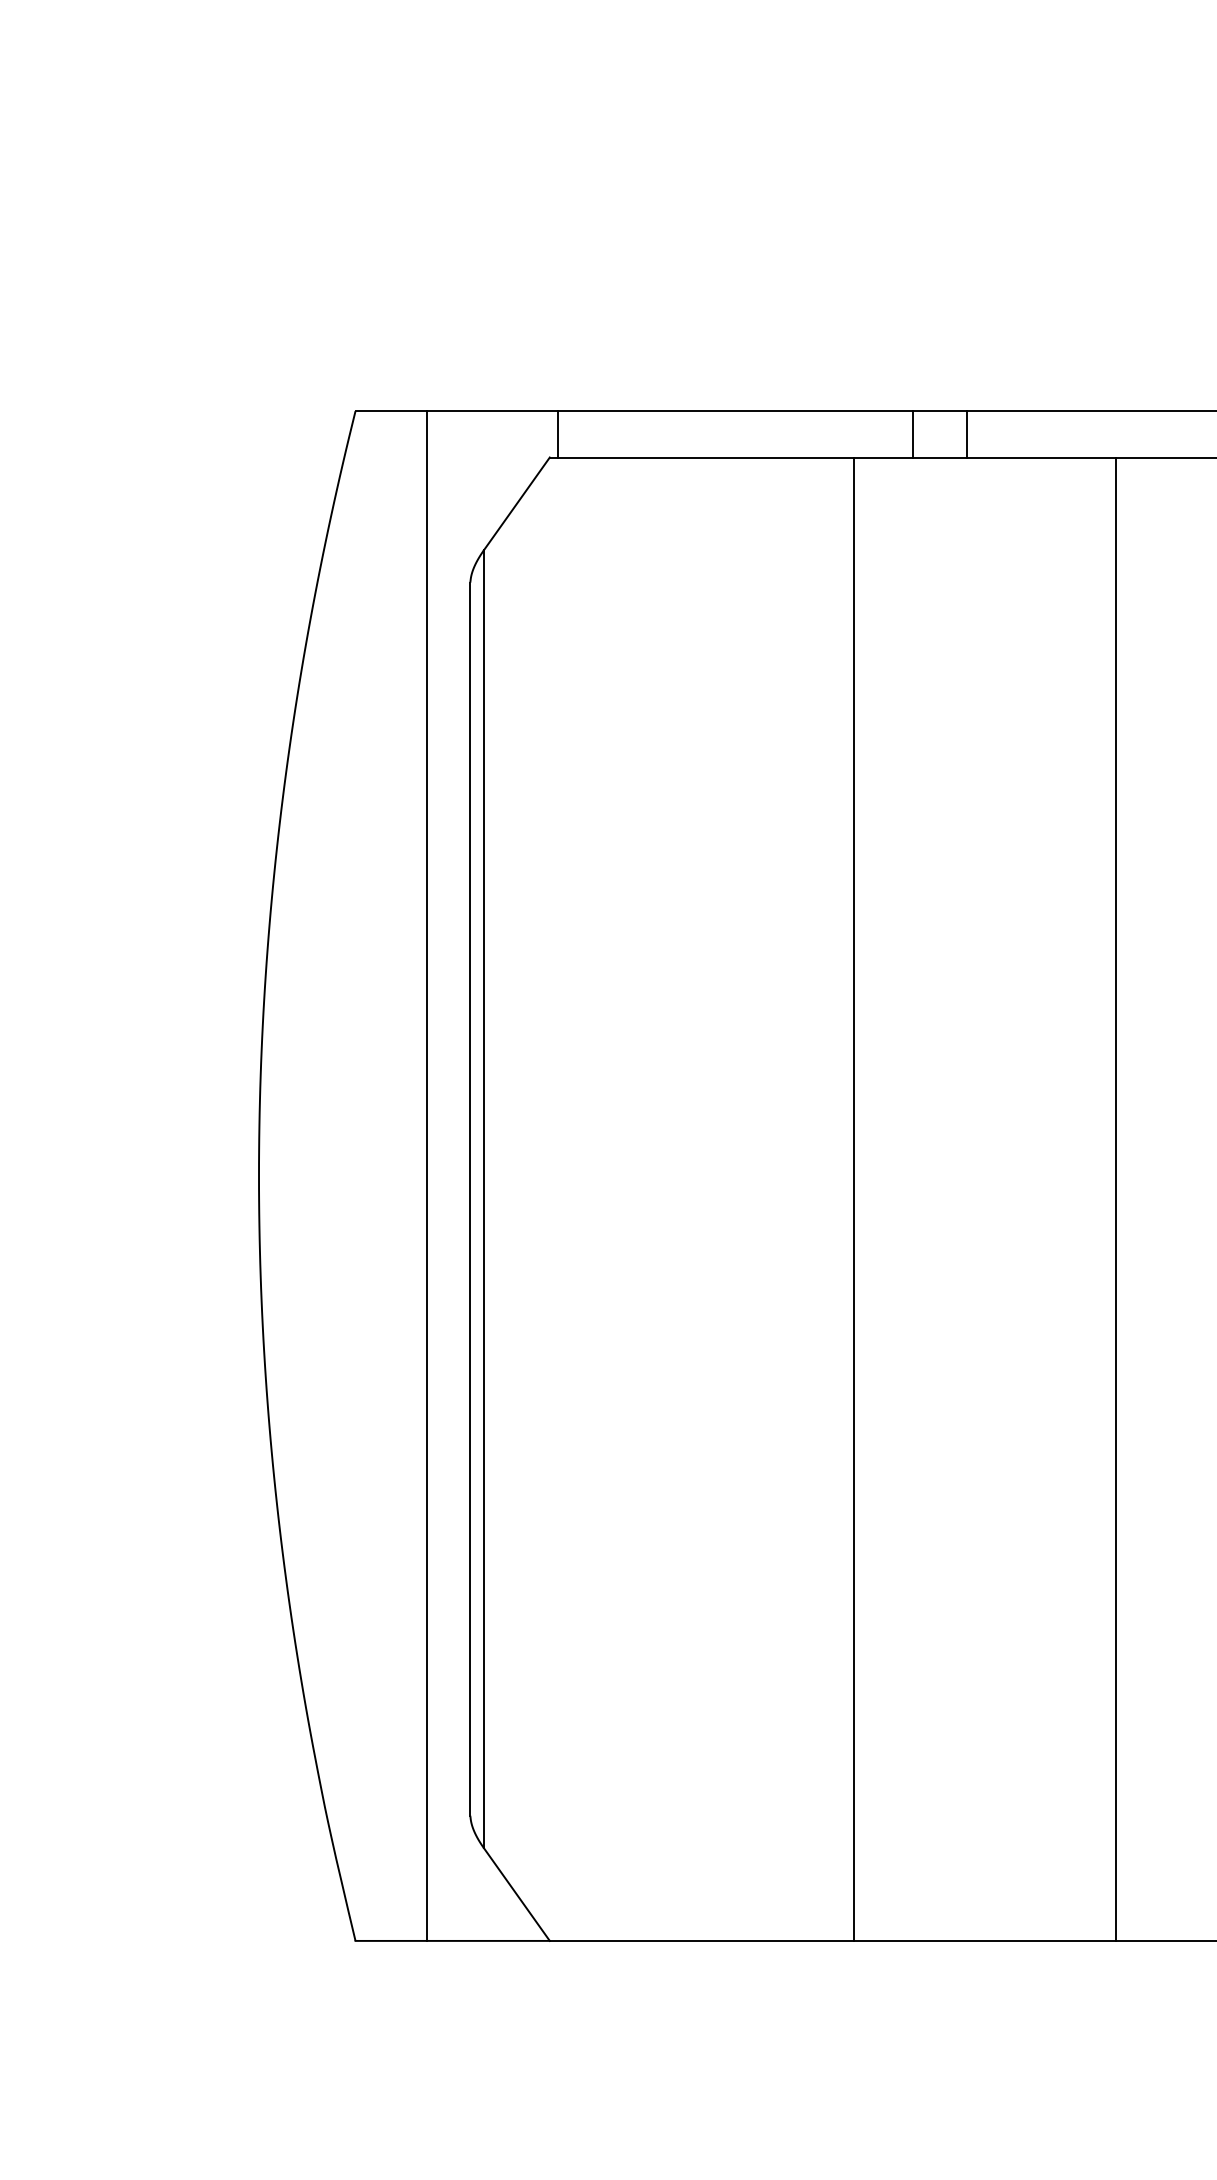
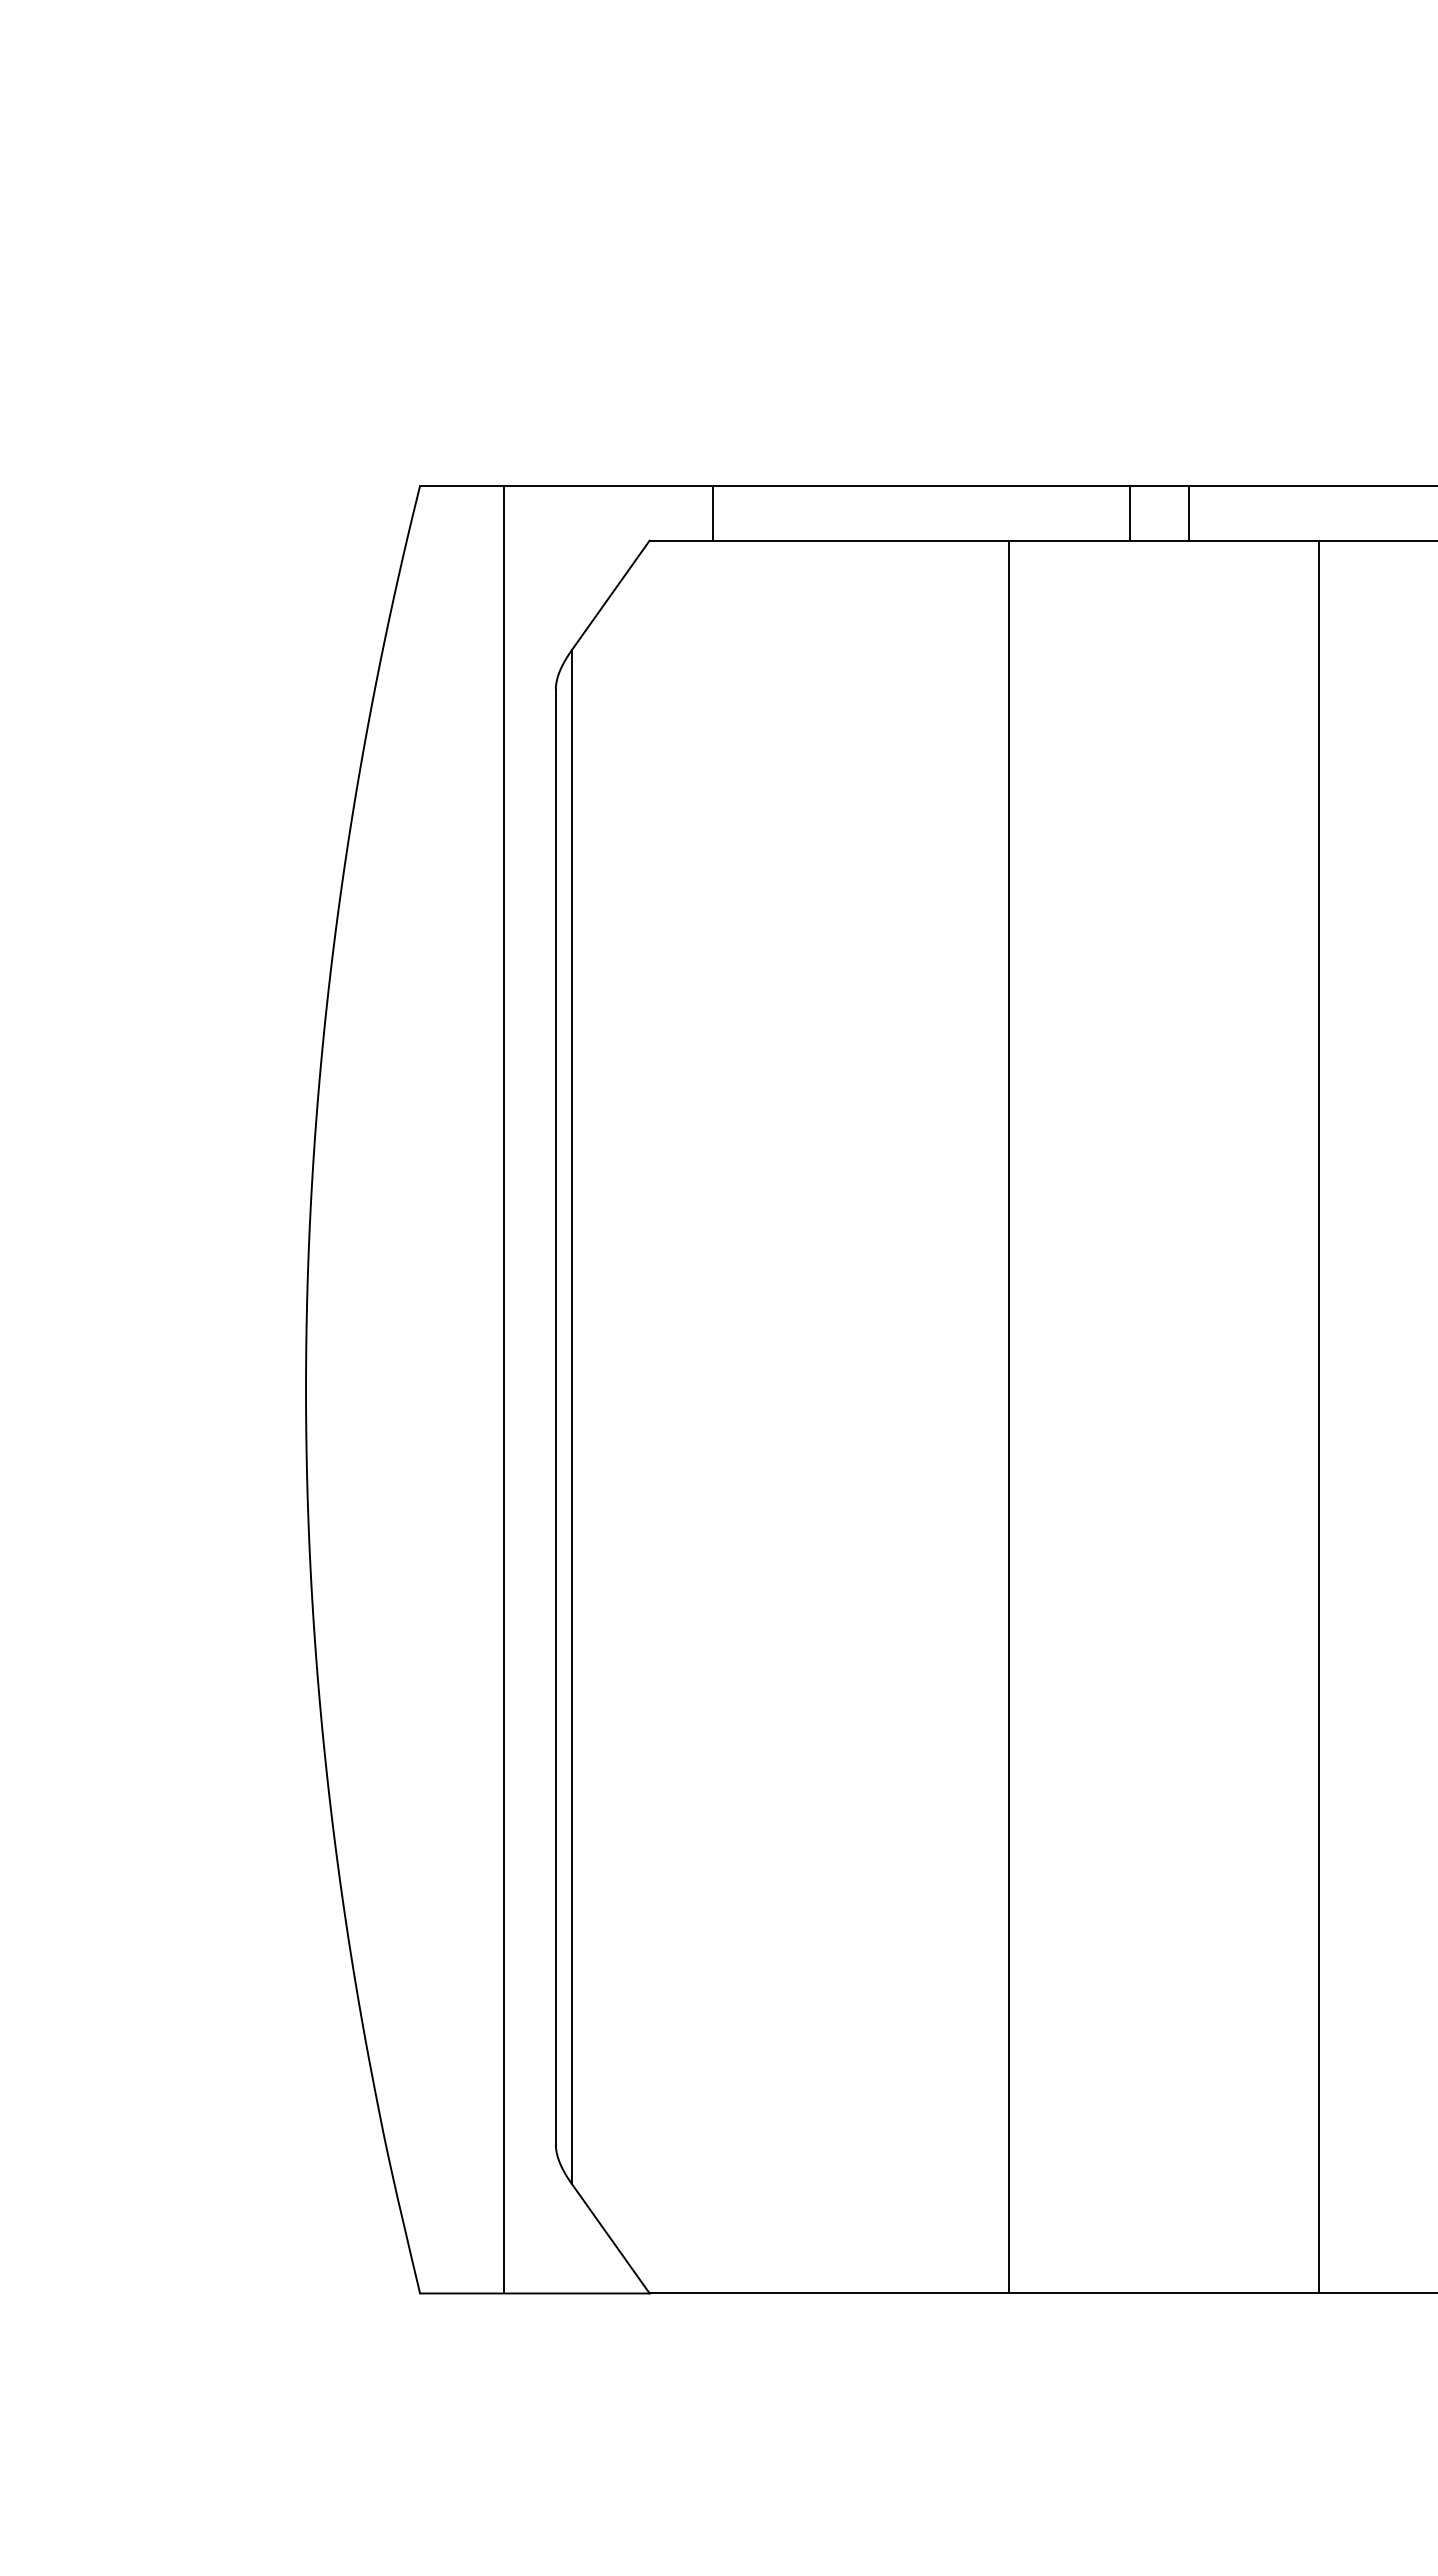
line: (558, 433) -> (713, 512), moved
line: (912, 433) -> (1129, 512), moved
line: (966, 433) -> (1188, 512), moved

